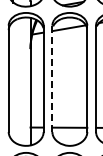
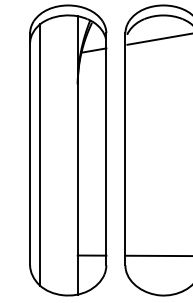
line: (52, 79) -> (125, 150), dashed -> solid
line: (13, 81) -> (40, 155), added

